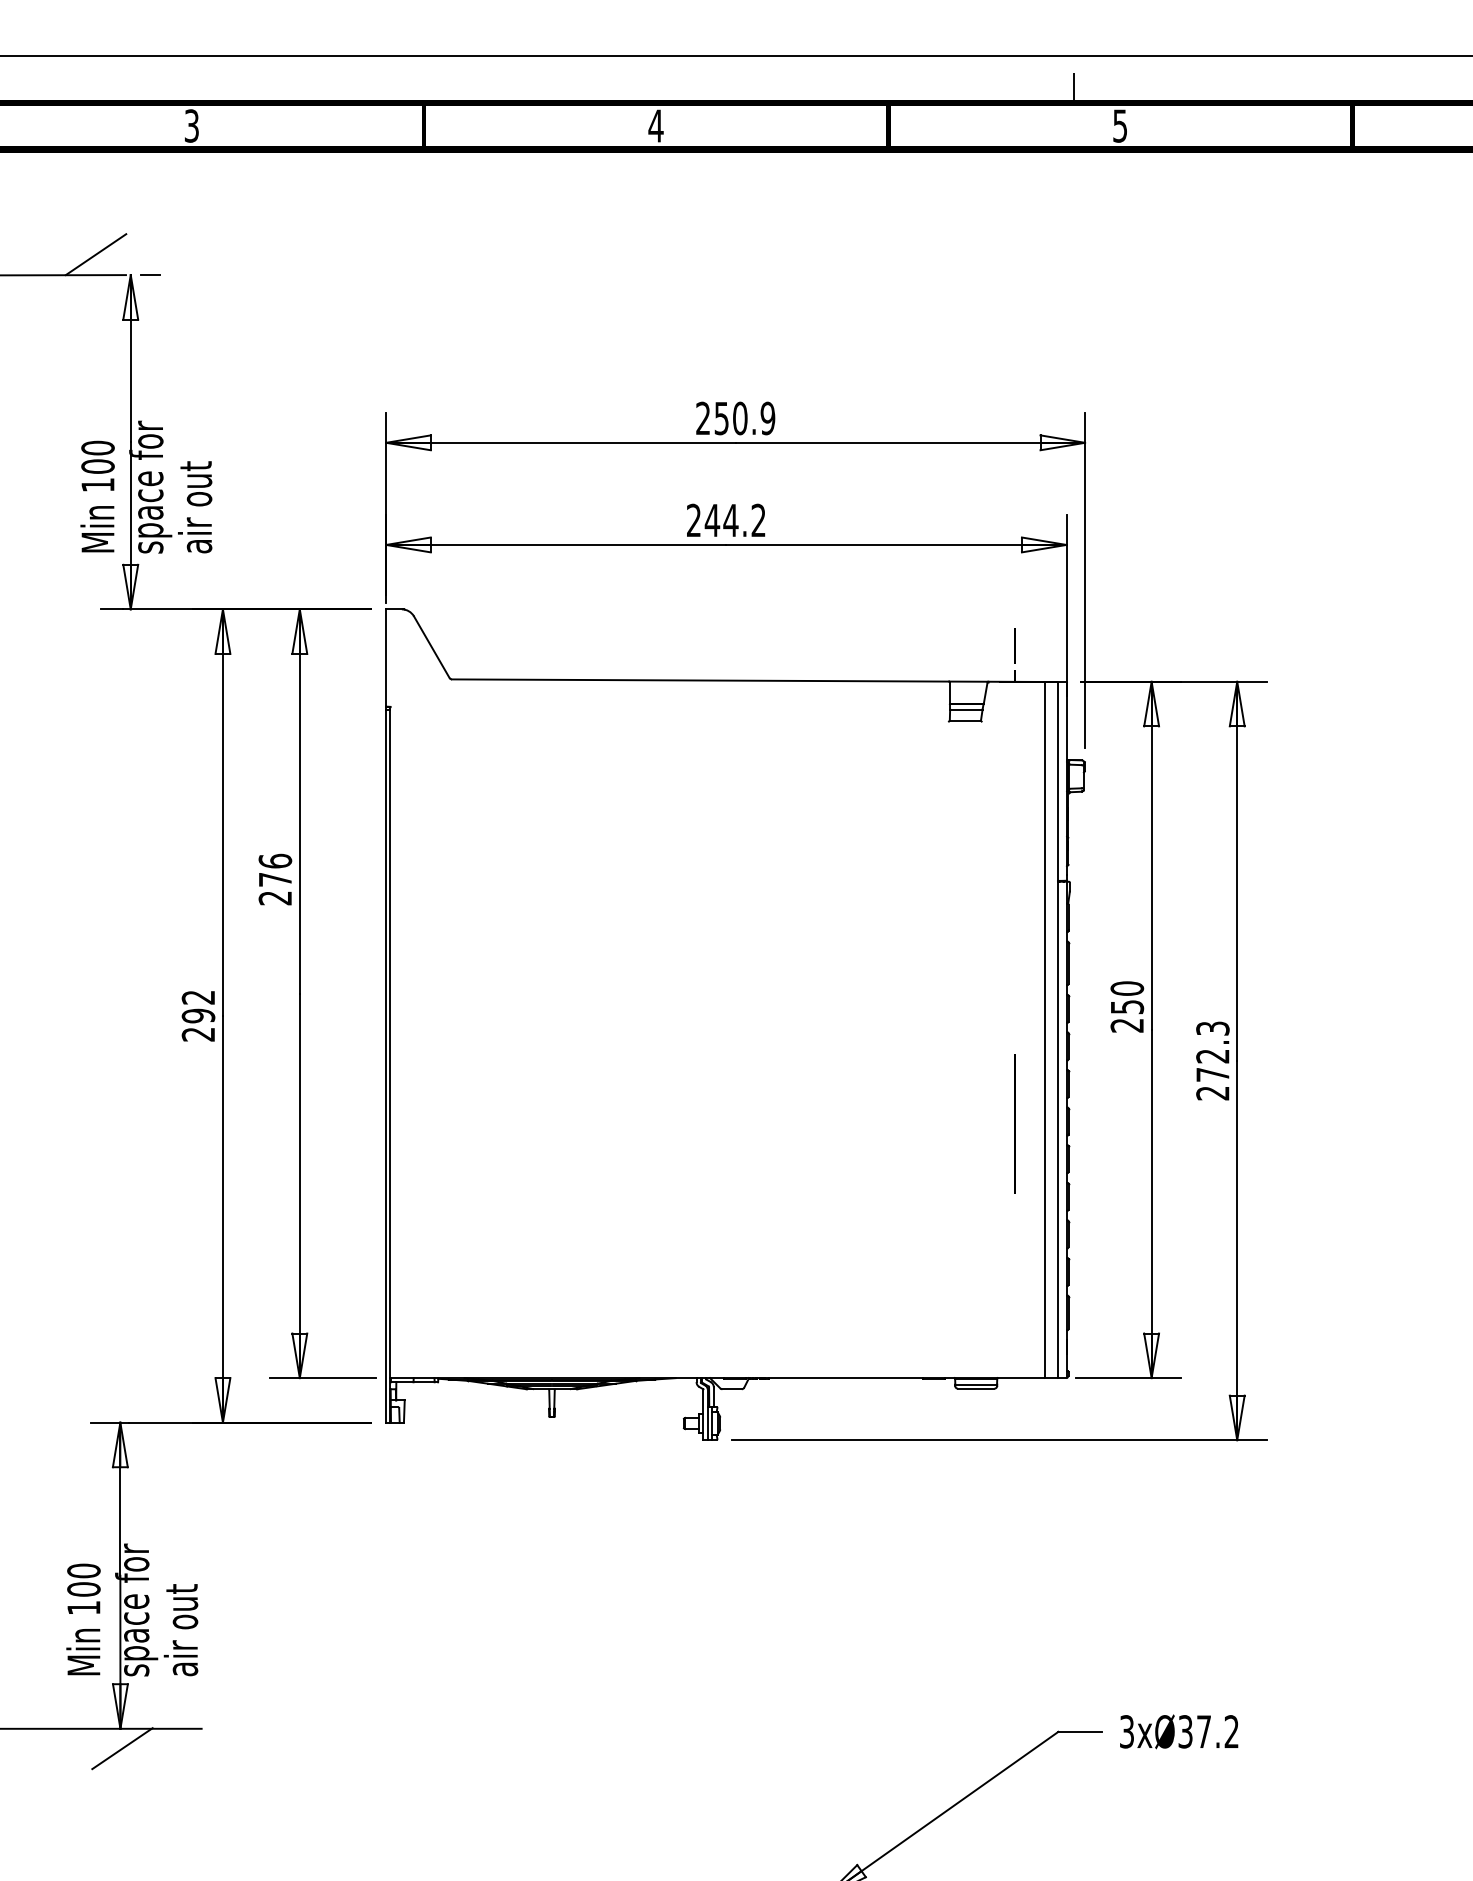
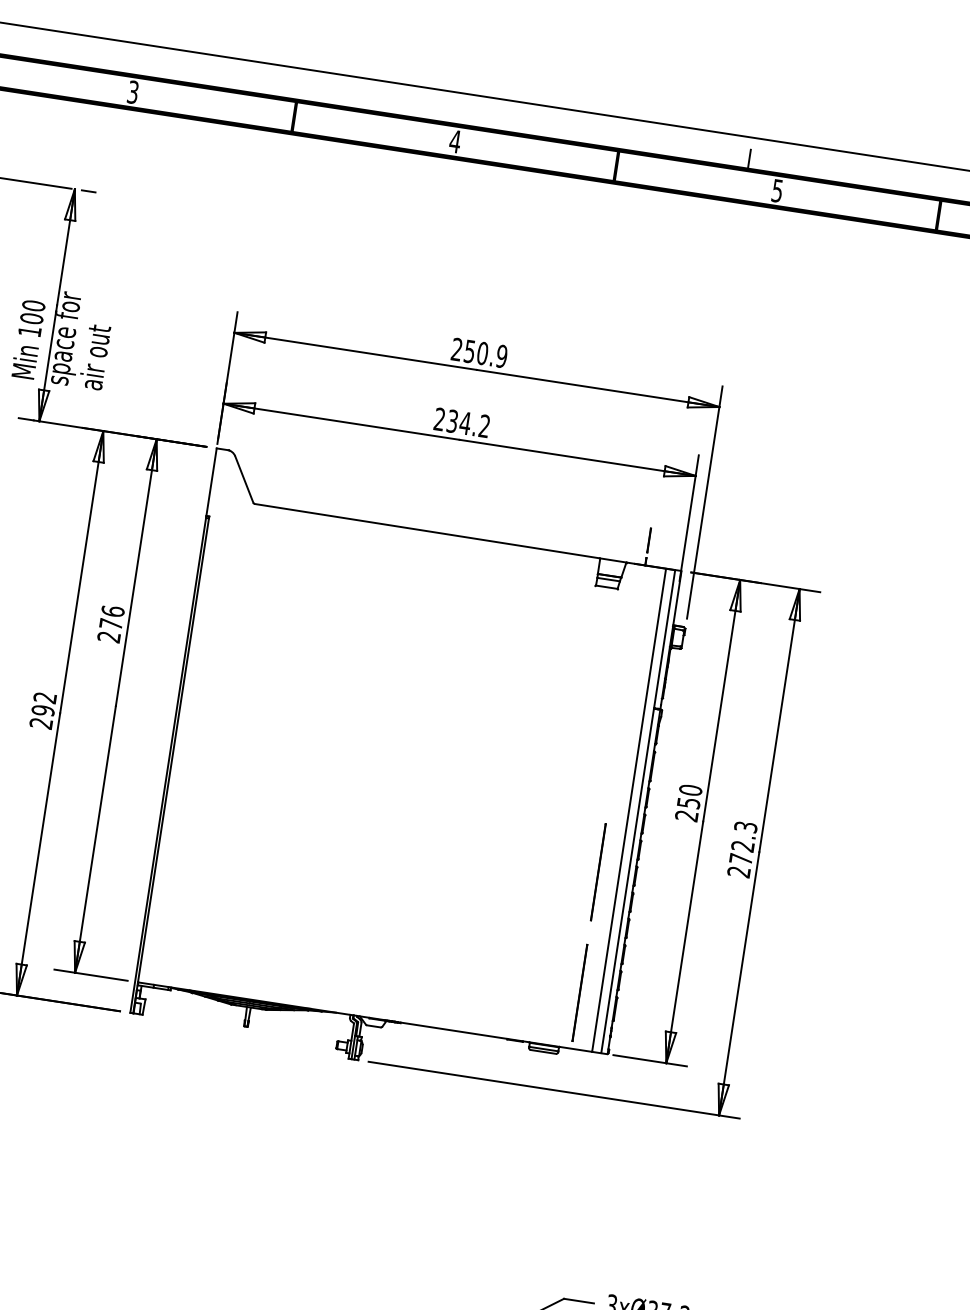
line: (95, 254) -> (52, 171), removed
text: (712, 520) -> (452, 421), 244.2 -> 234.2
line: (1014, 1297) -> (579, 992), added

